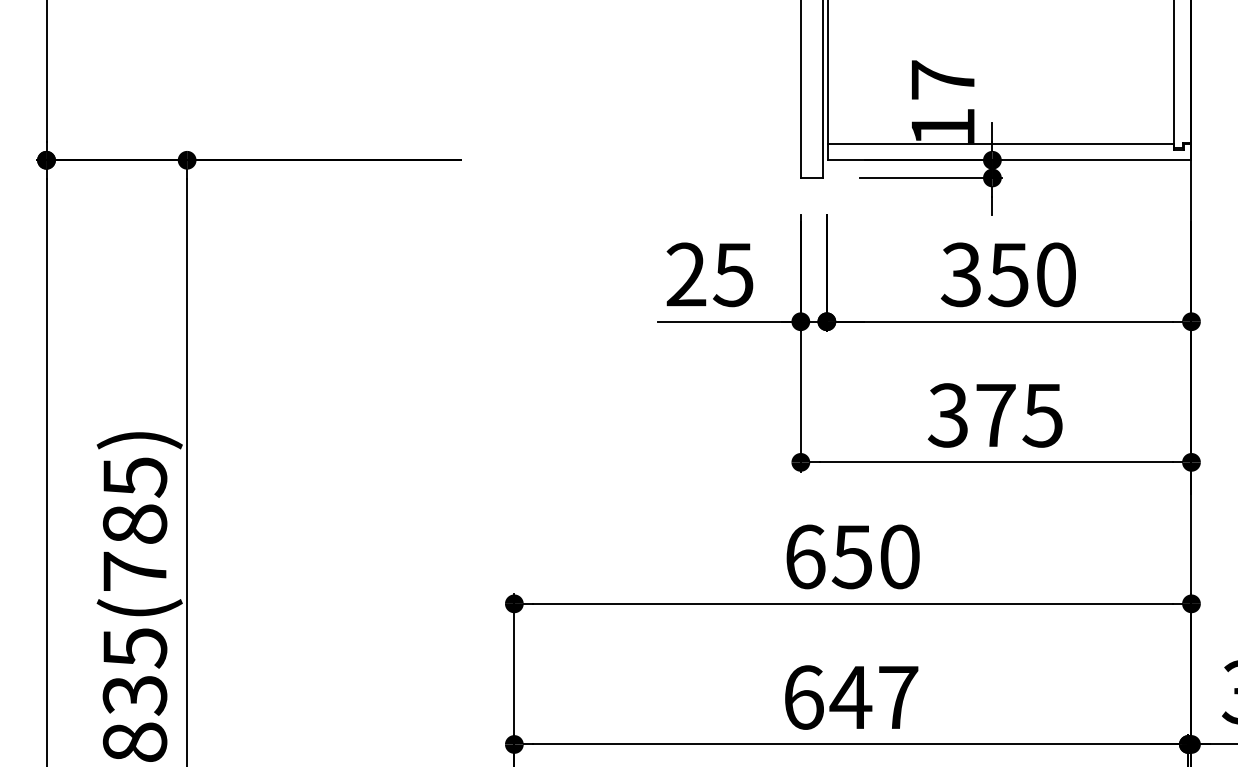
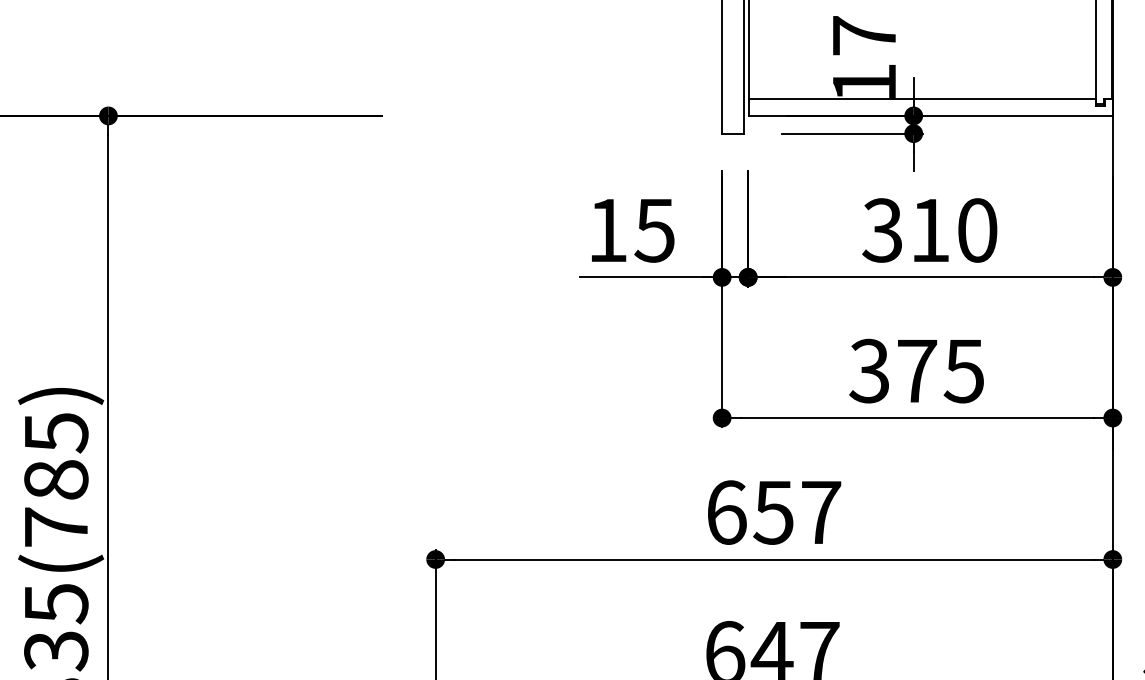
text: (686, 274) -> (607, 230), 25 -> 15
text: (1008, 275) -> (929, 231), 350 -> 310
text: (899, 556) -> (820, 512), 650 -> 657

